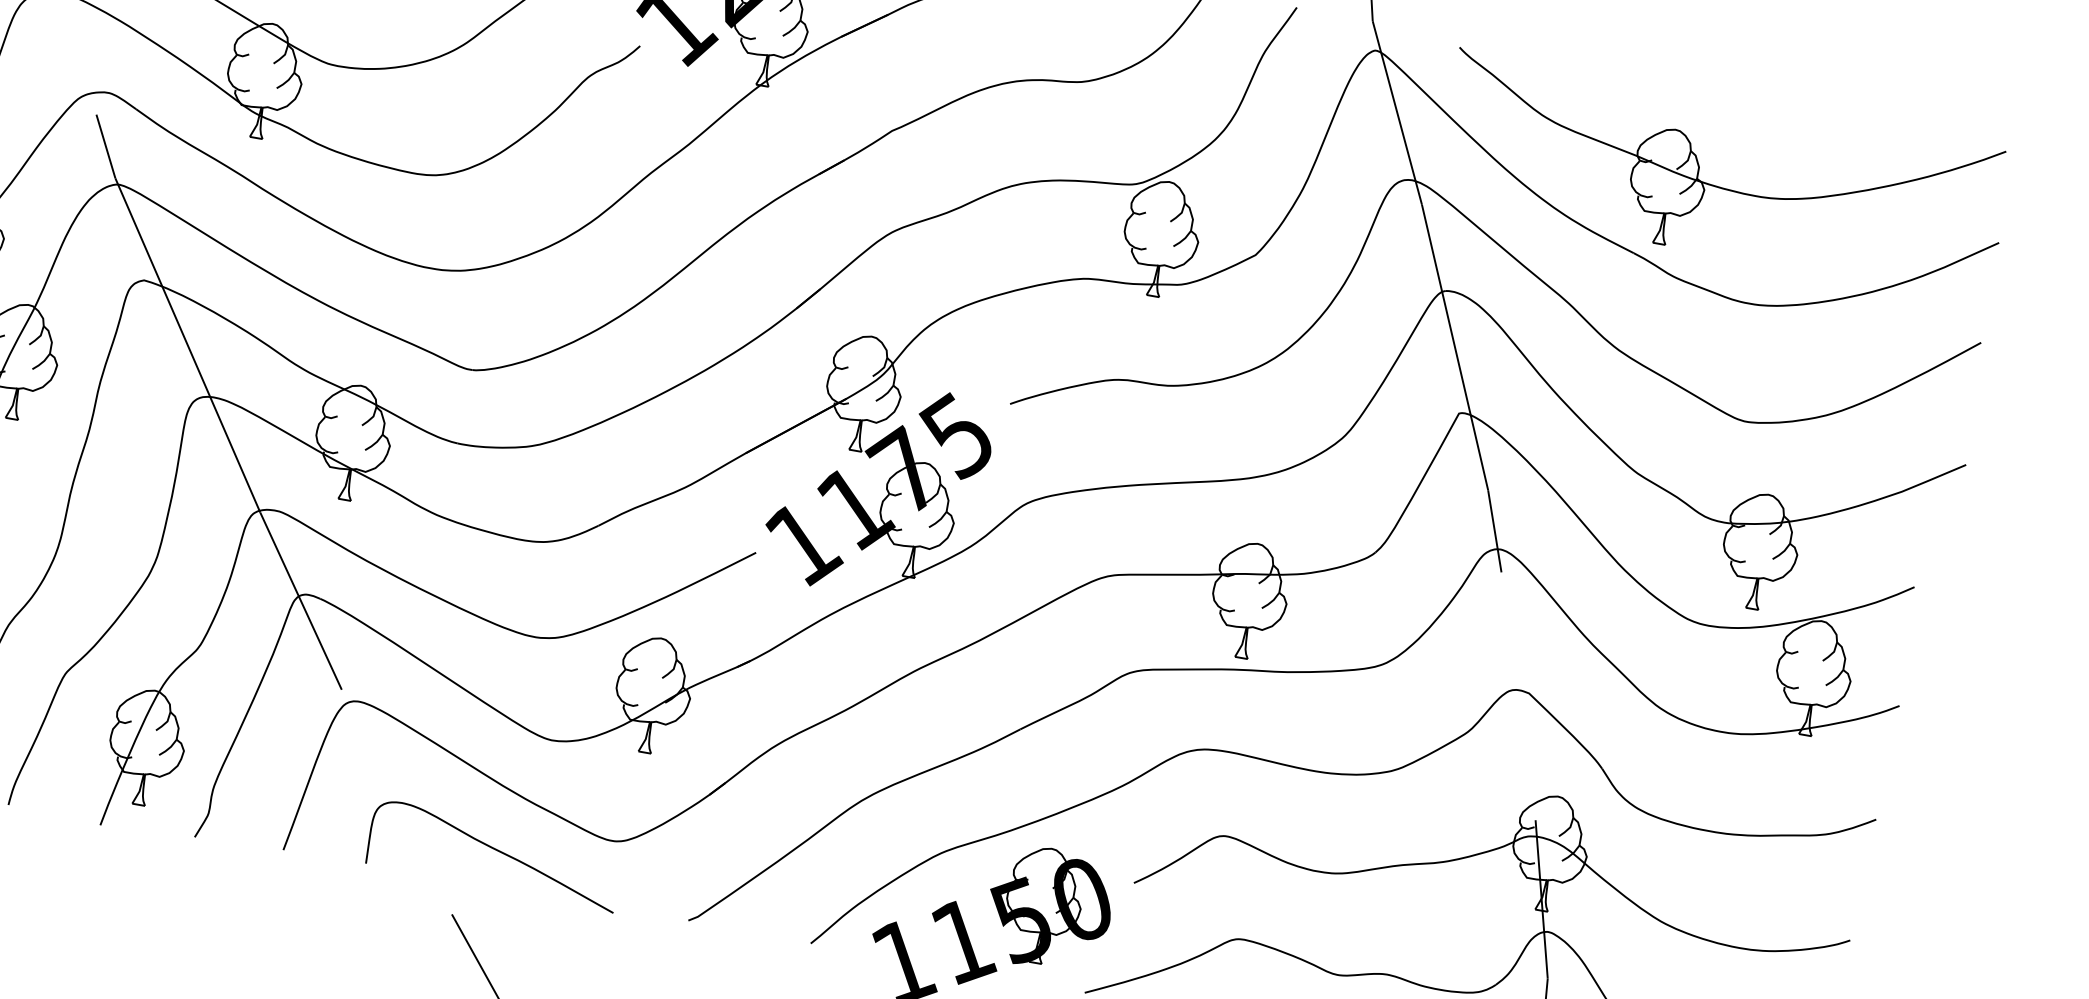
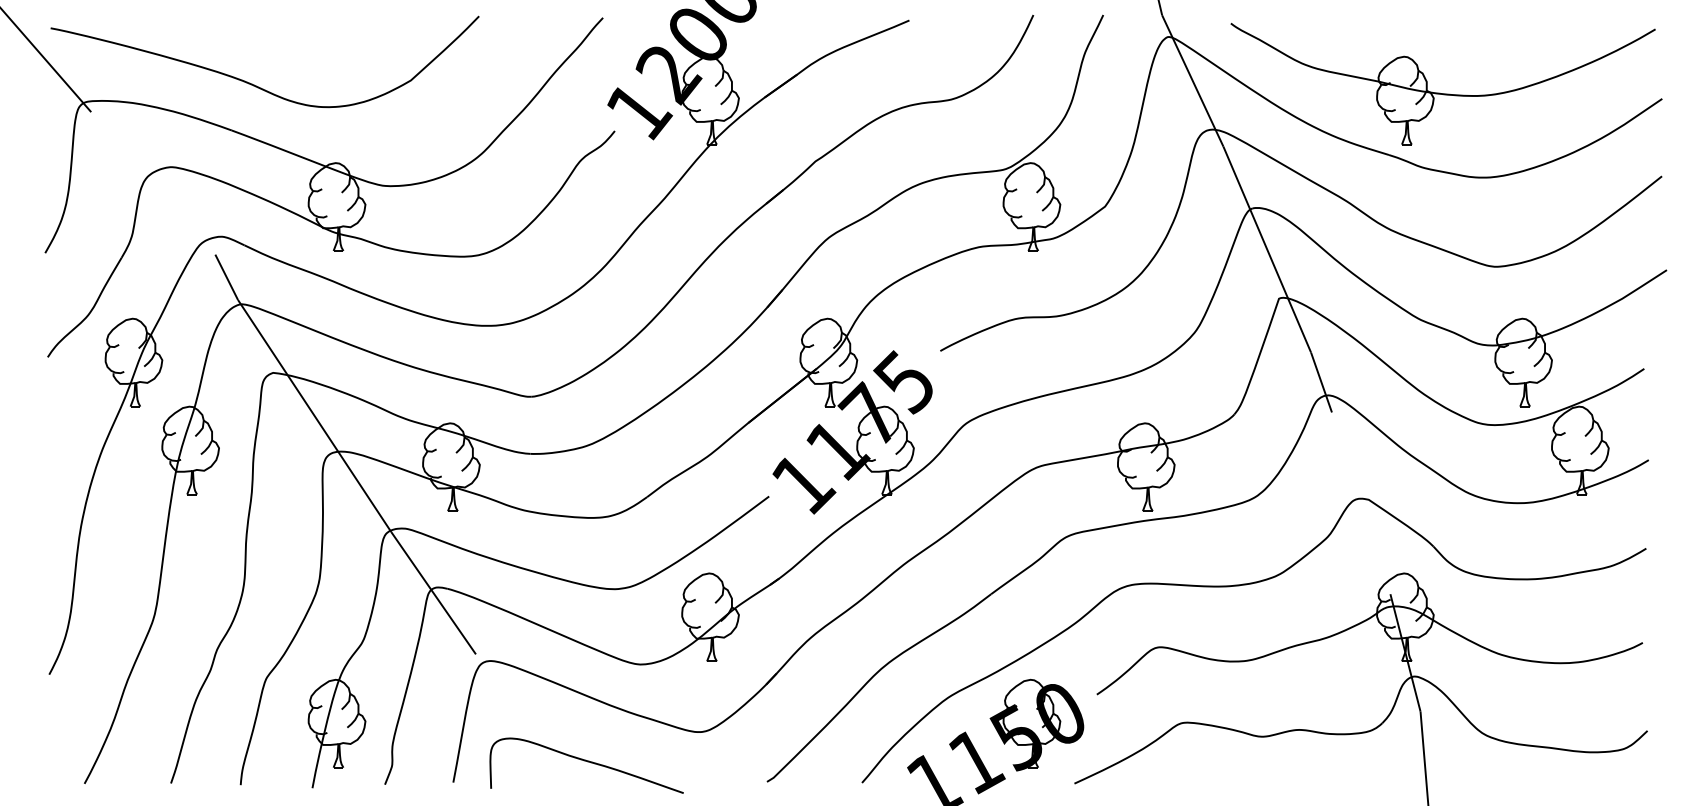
curve: (496, 851) -> (587, 762), moved

